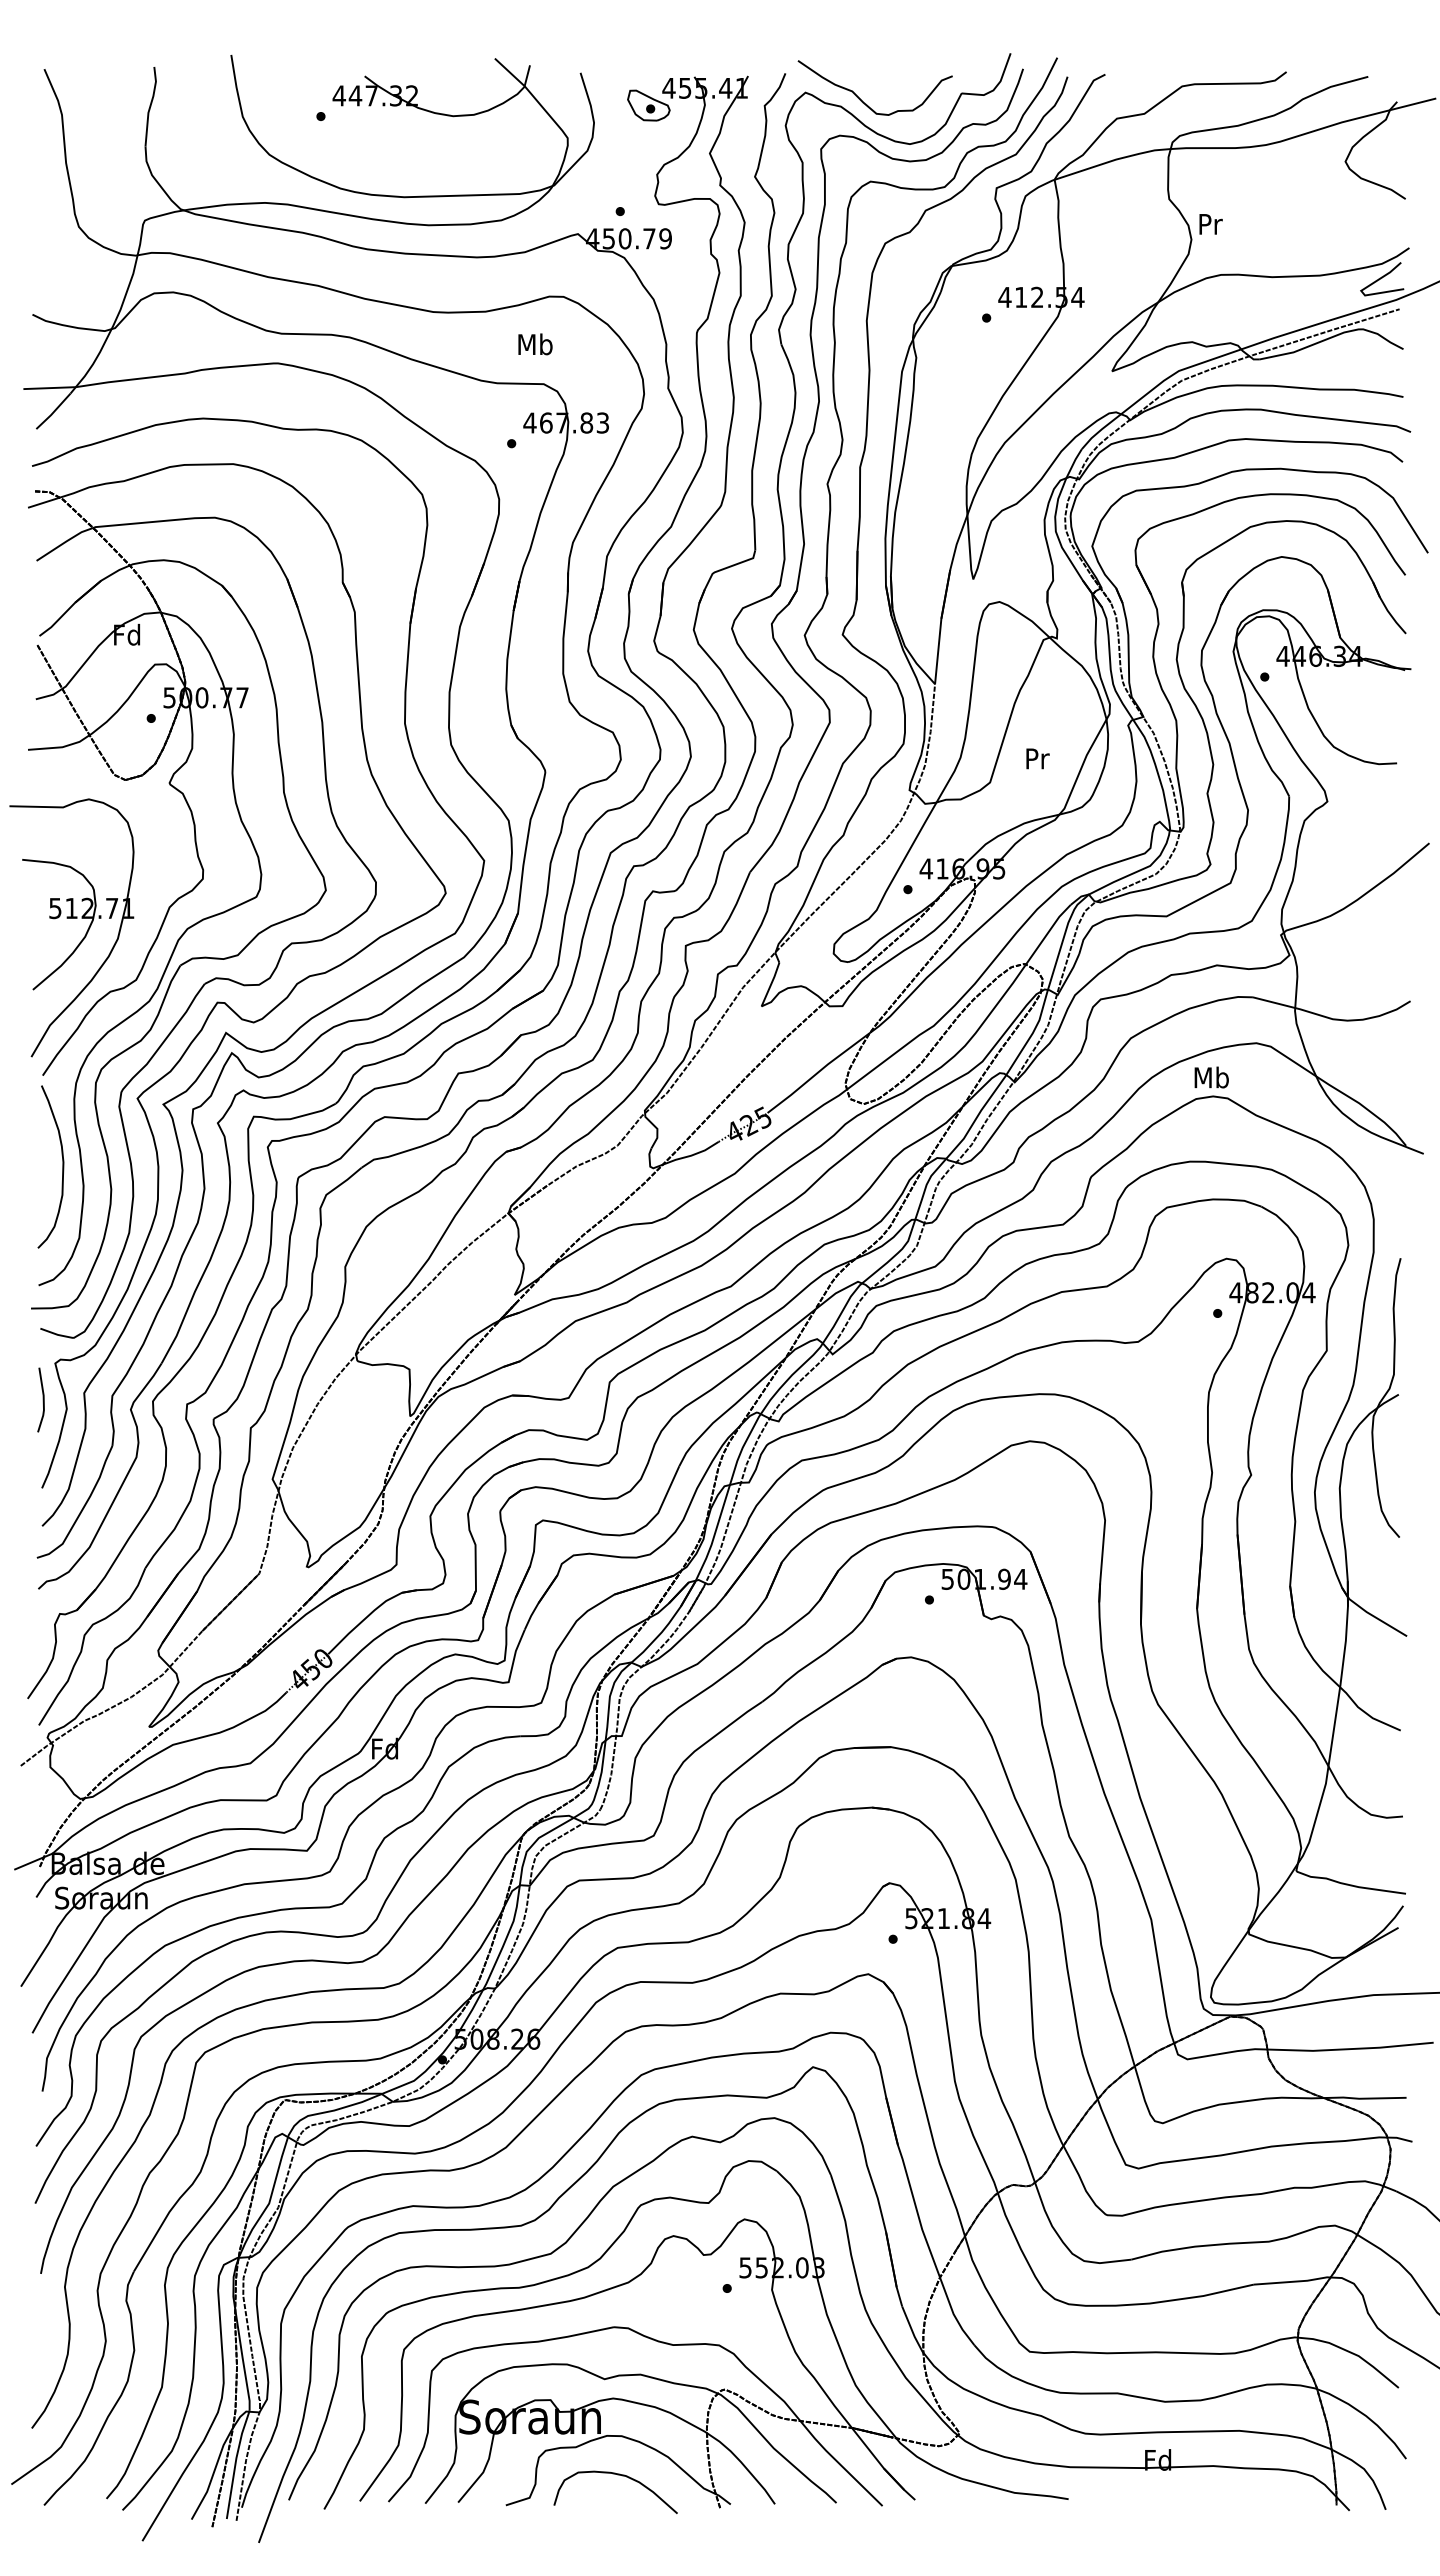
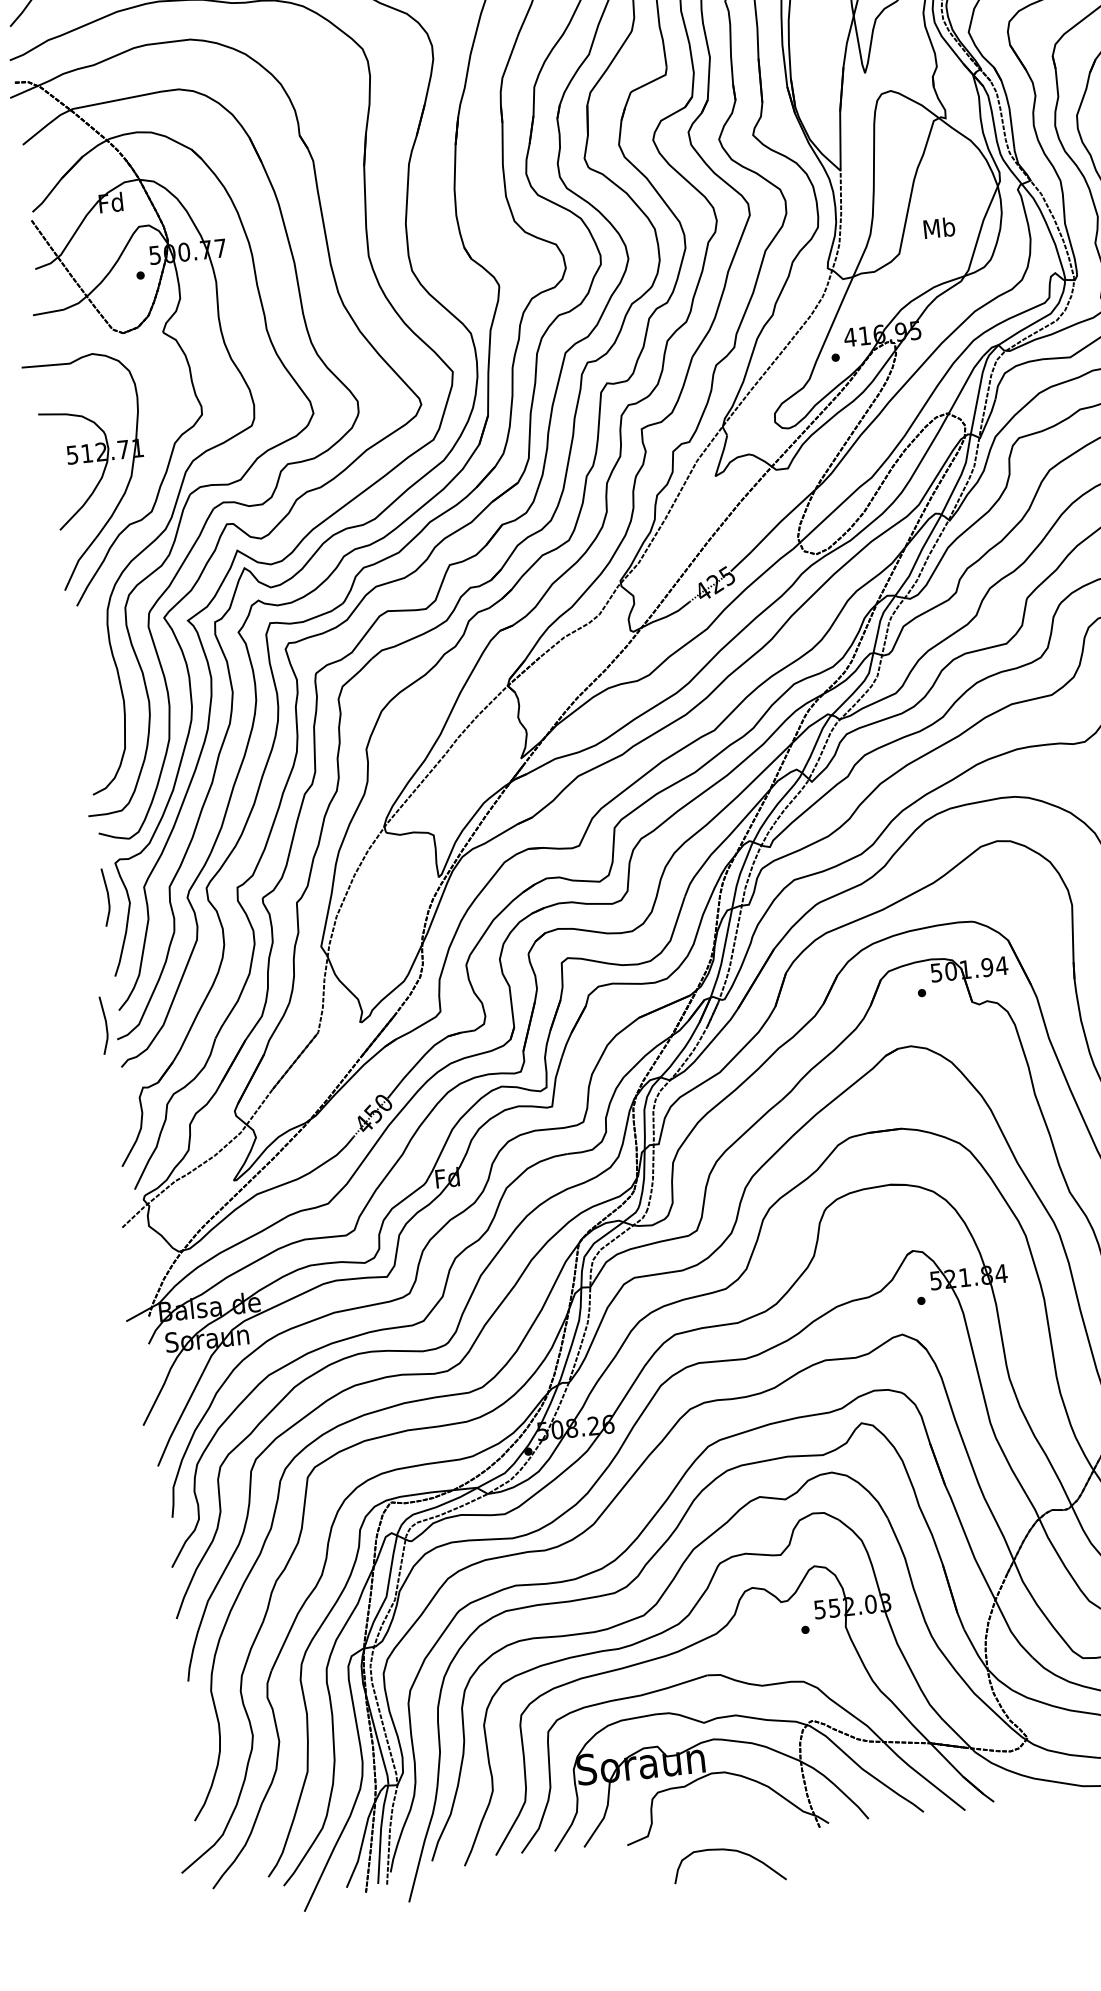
text: (1037, 758) -> (939, 227), Pr -> Mb
curve: (62, 1166) -> (103, 685), removed
line: (25, 1540) -> (105, 1024), added
curve: (617, 2475) -> (729, 1851), moved

